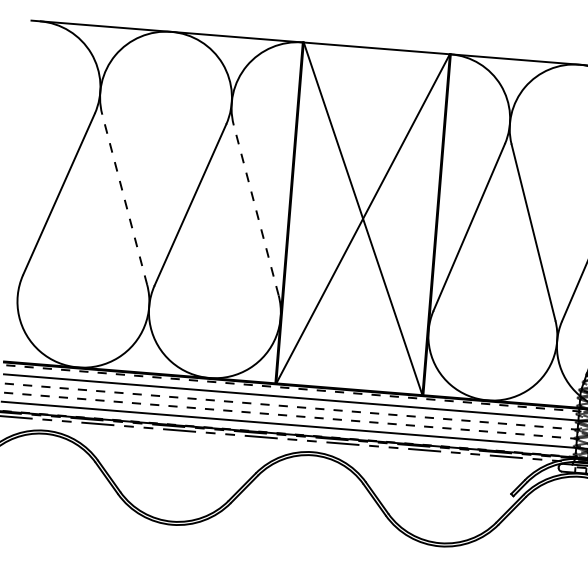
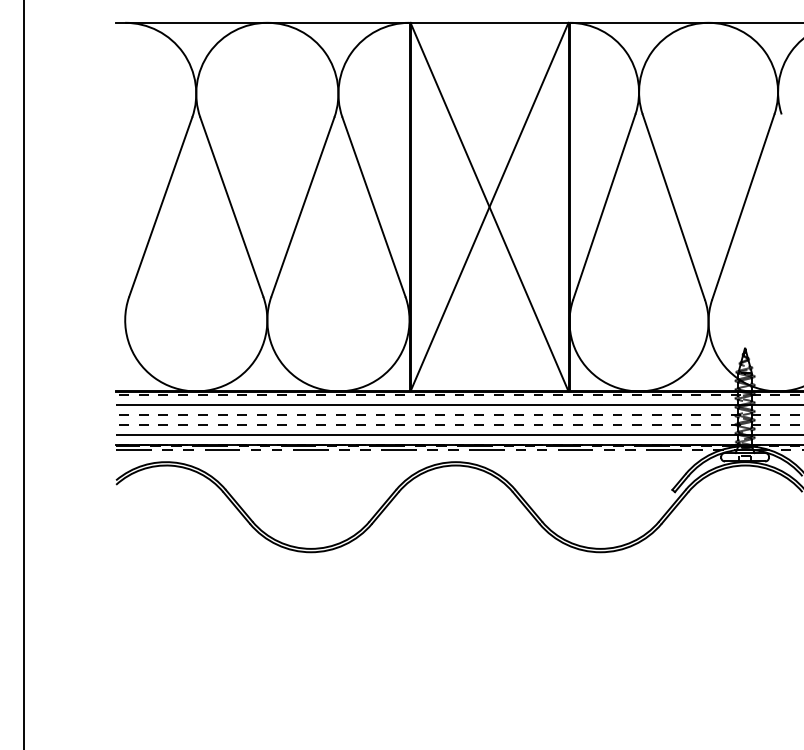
line: (124, 200) -> (231, 207), dashed -> solid
line: (255, 210) -> (373, 207), dashed -> solid

